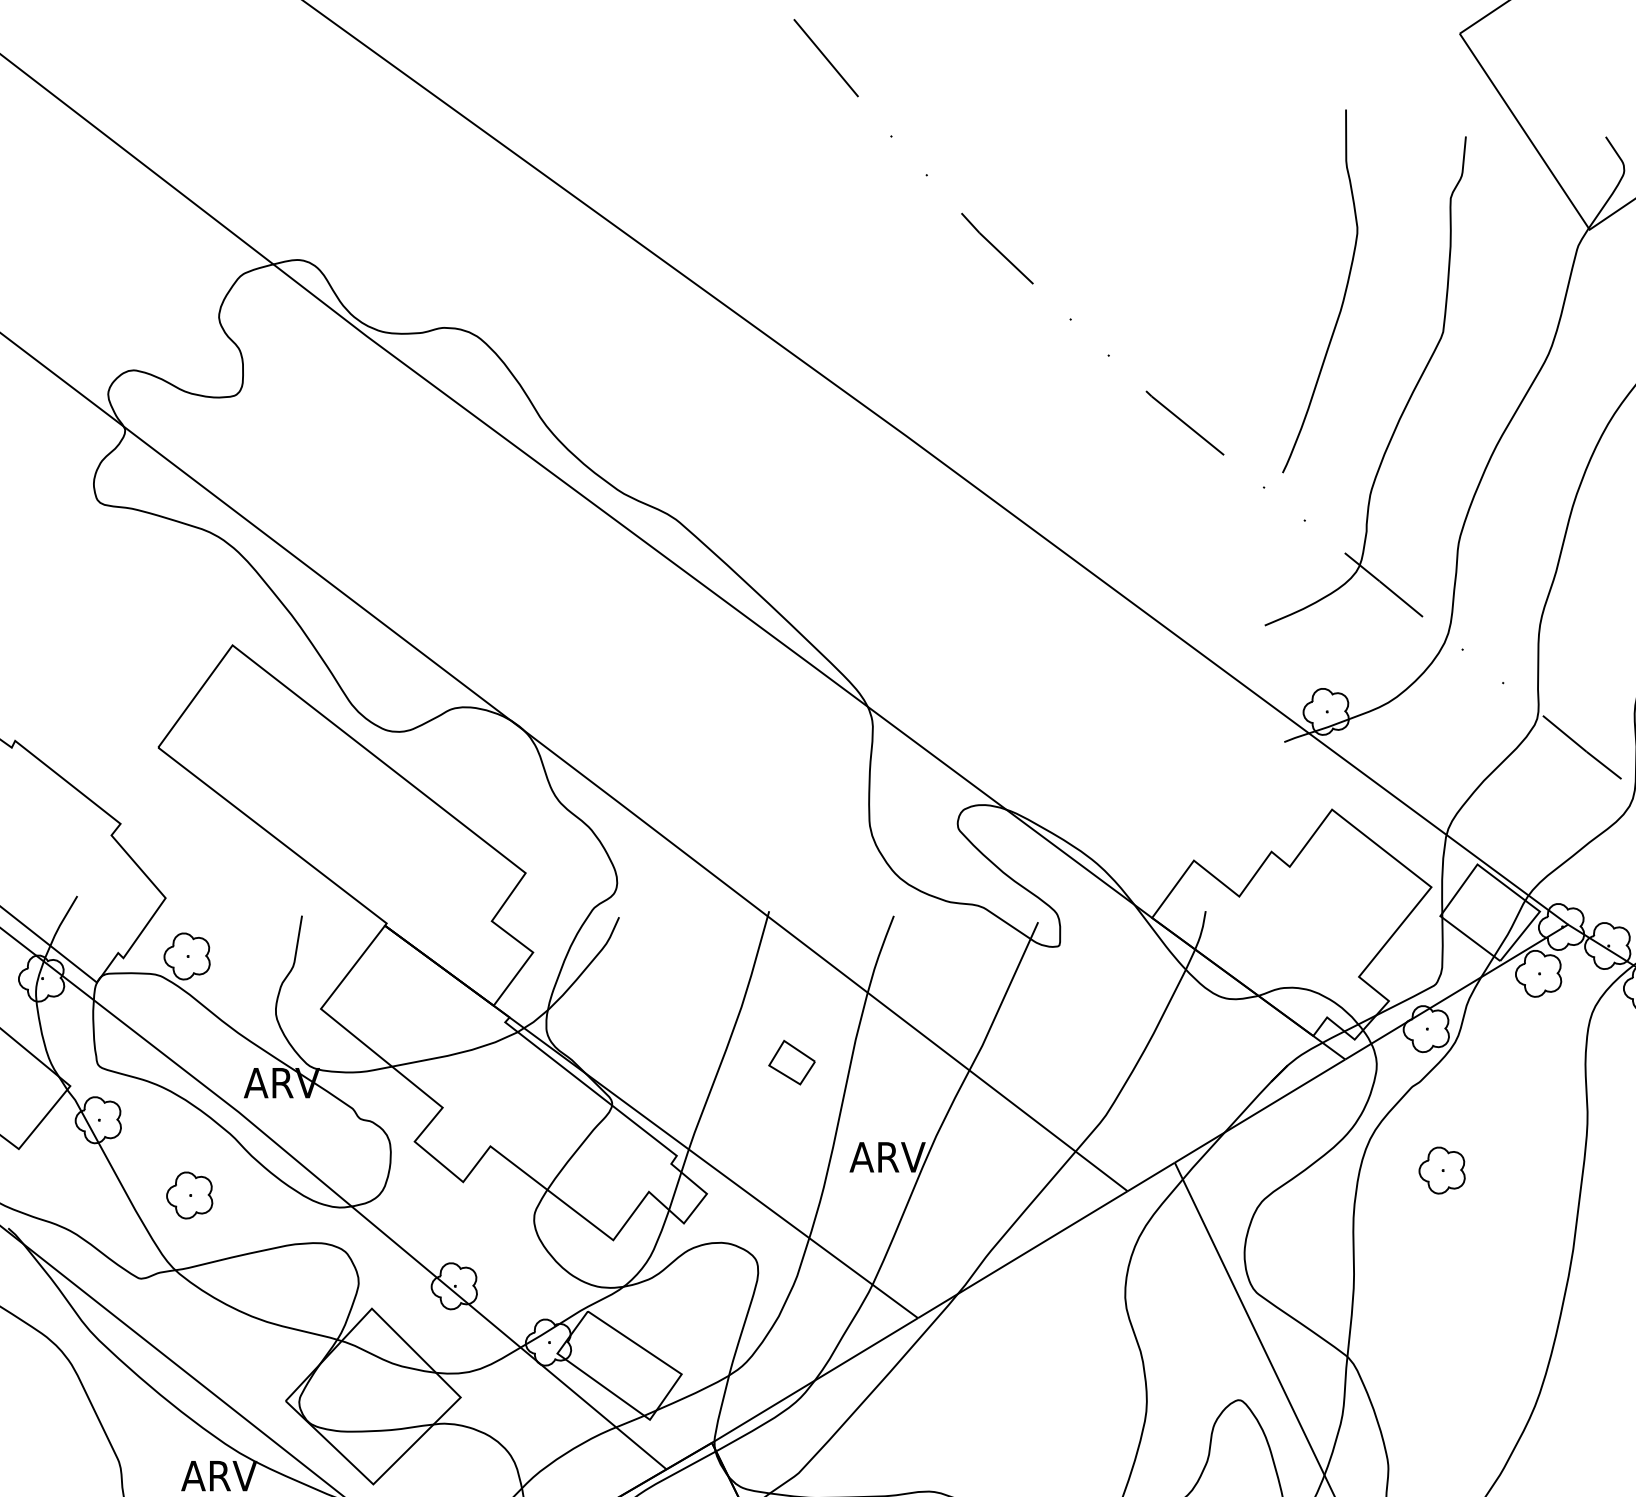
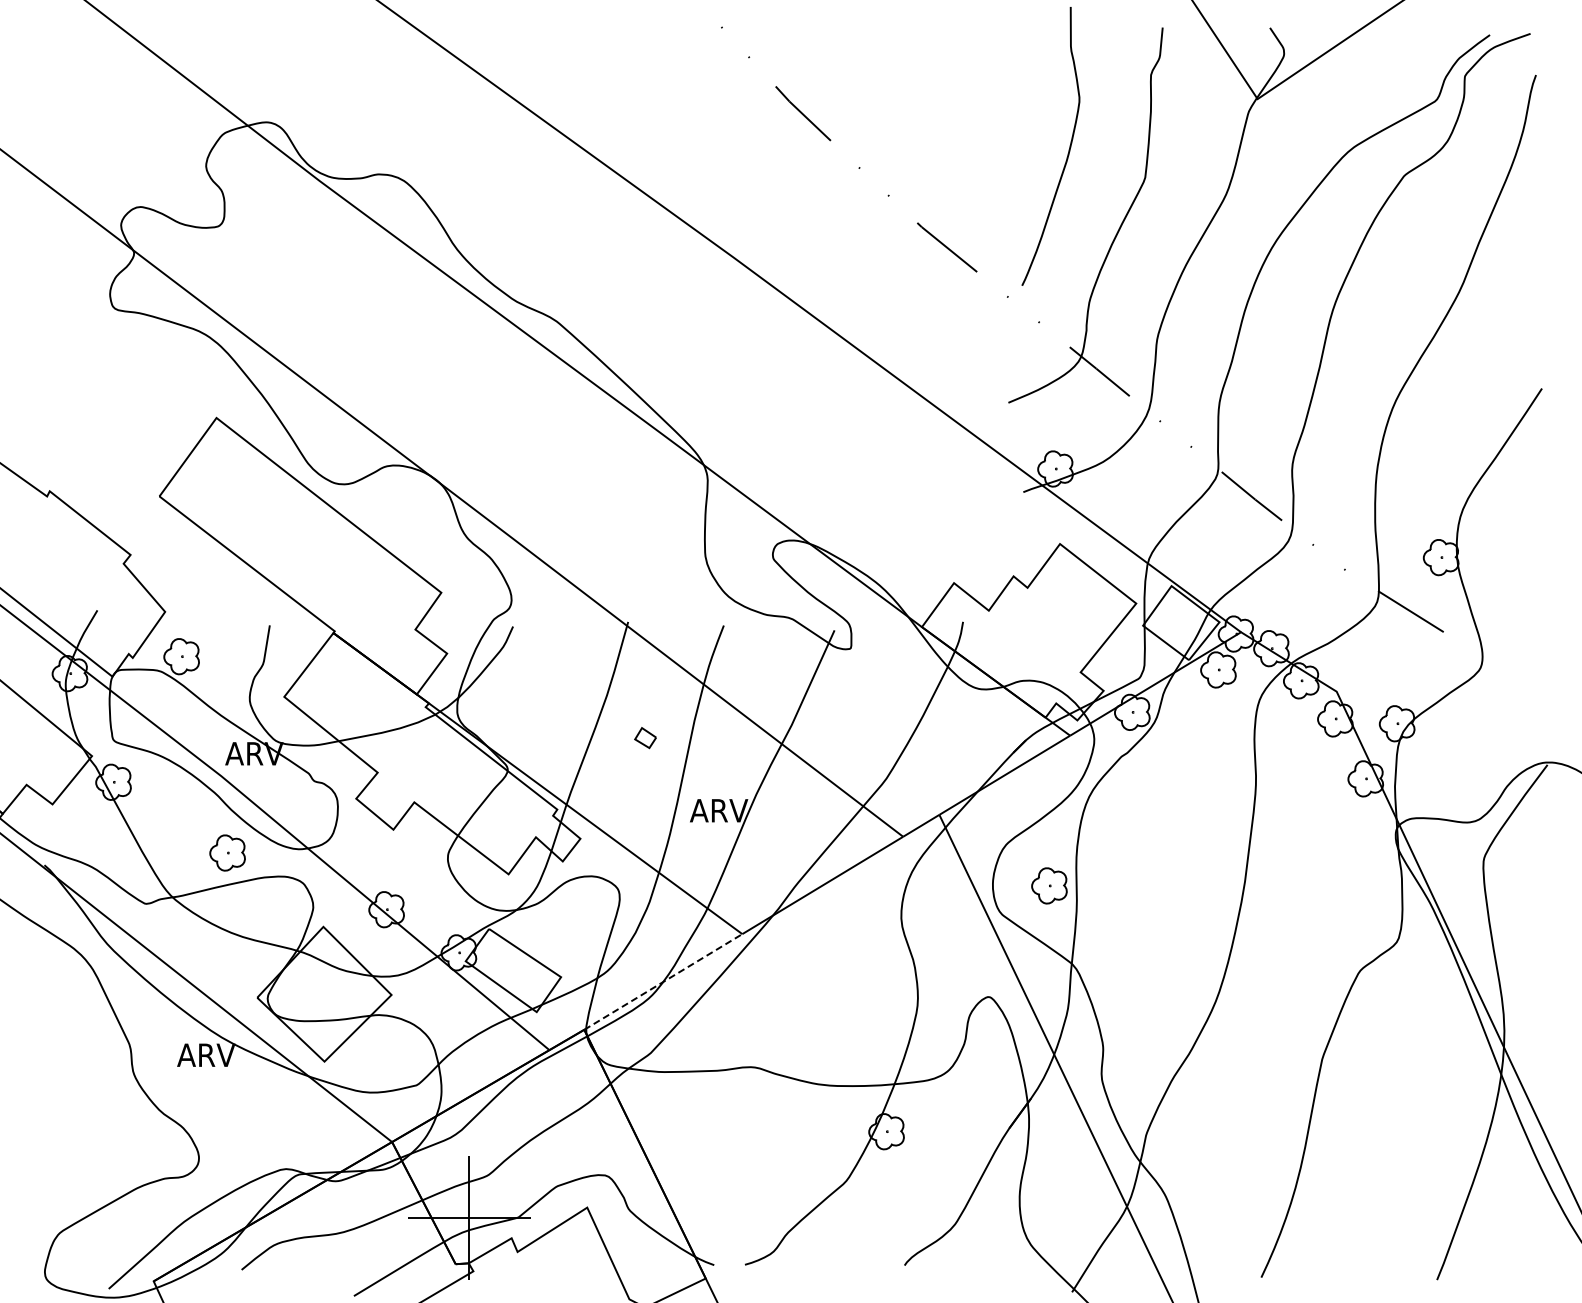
part: (791, 1061) -> (645, 737), size x0.6
part: (1442, 1170) -> (1049, 885), moved
part: (189, 1194) -> (227, 852), moved
line: (815, 1379) -> (663, 981), solid -> dashed

